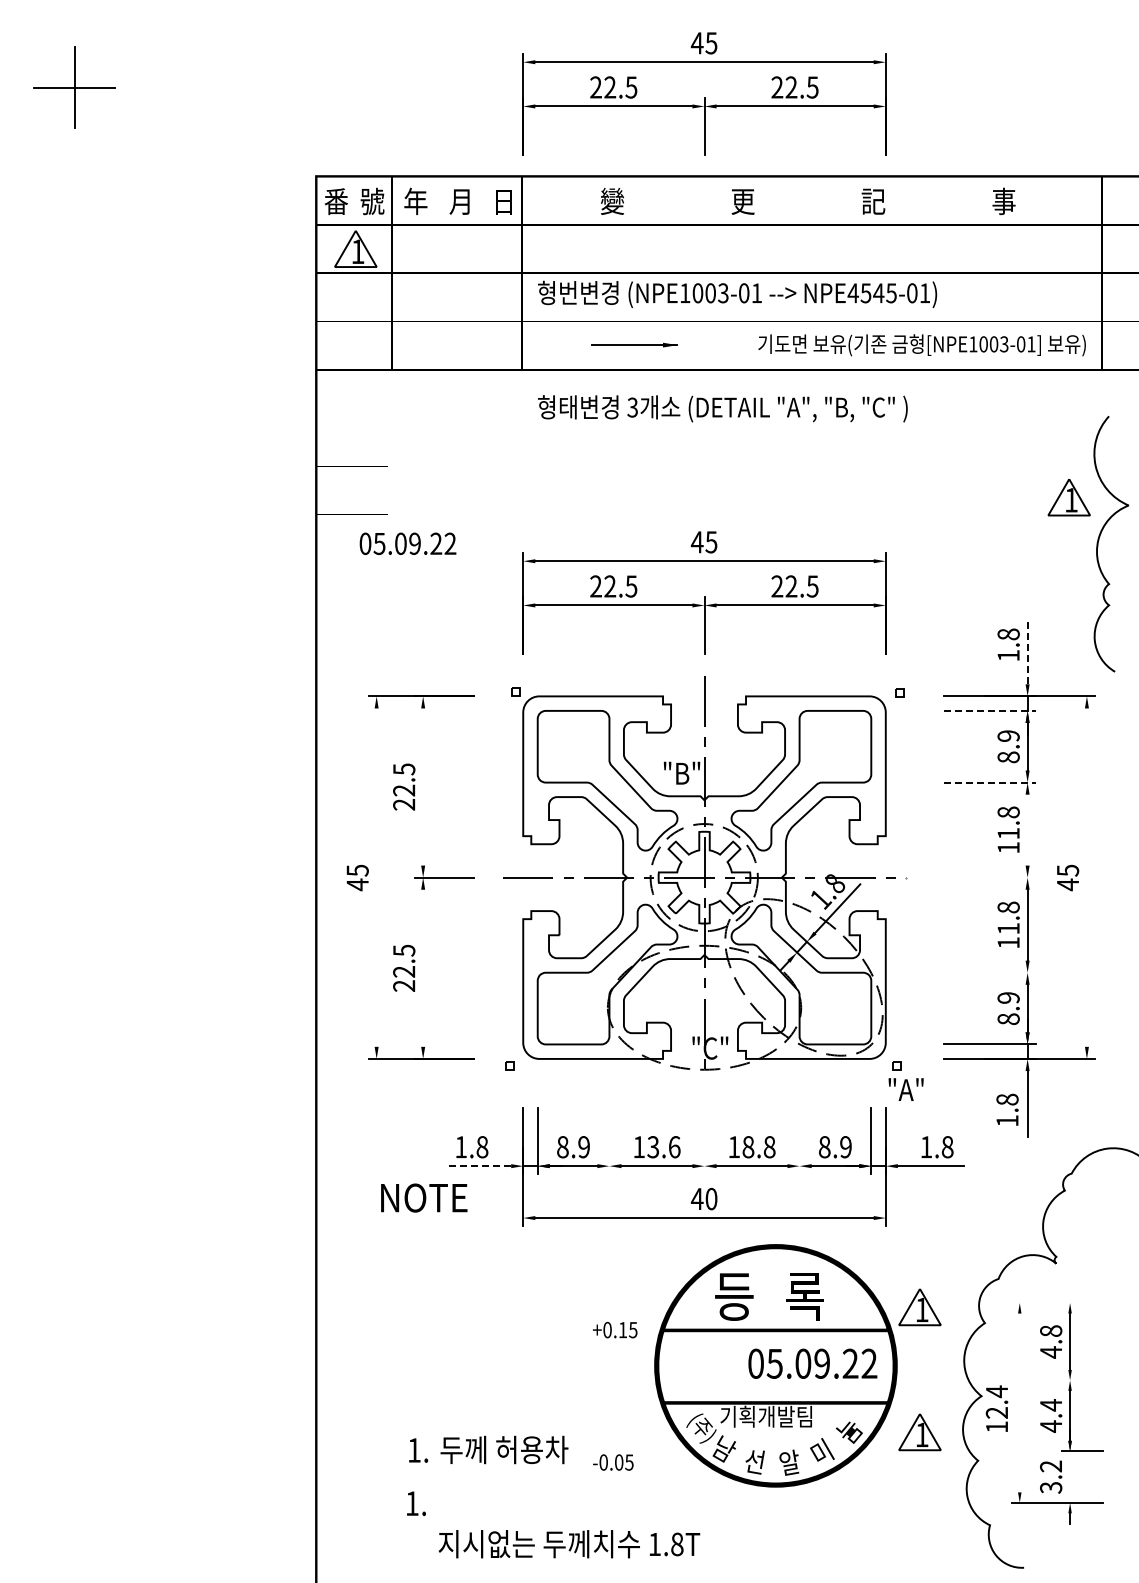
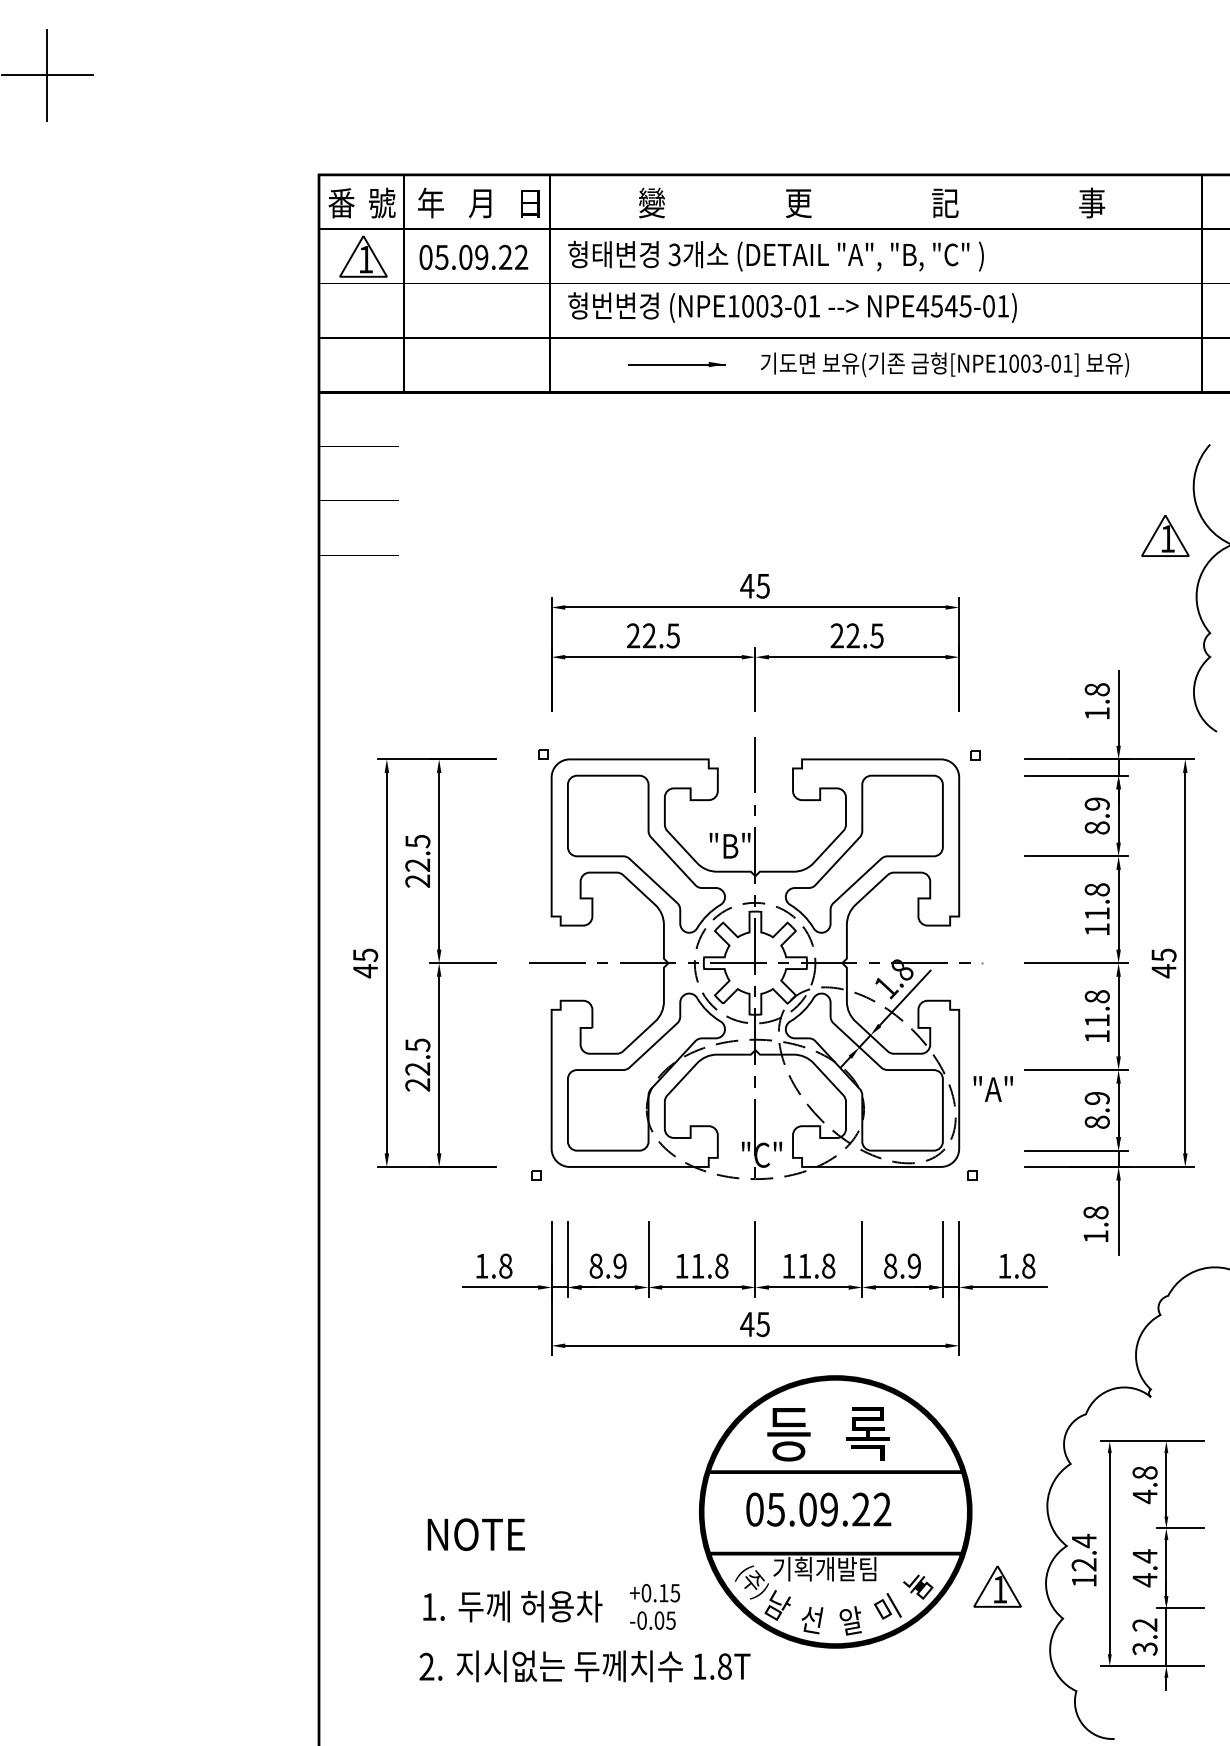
part: (704, 93) -> (755, 81), removed
text: (921, 345) -> (944, 364), moved
text: (722, 408) -> (775, 255), moved
text: (407, 543) -> (473, 257), moved
line: (1027, 650) -> (1118, 707), dashed -> solid
line: (990, 710) -> (1076, 775), dashed -> solid
line: (990, 782) -> (1076, 856), dashed -> solid
line: (423, 786) -> (439, 860), added
line: (1027, 829) -> (1118, 909), added
line: (376, 877) -> (386, 962), added
line: (989, 877) -> (1075, 962), added
line: (1086, 877) -> (1184, 962), added
line: (423, 967) -> (439, 1064), added
line: (989, 972) -> (1075, 1069), added
text: (905, 1089) -> (992, 1088), moved
line: (609, 1140) -> (648, 1258), added
line: (704, 1140) -> (755, 1258), added
line: (799, 1140) -> (862, 1258), added
text: (663, 1147) -> (709, 1266), 13.6 -> 11.8
text: (748, 1147) -> (804, 1266), 18.8 -> 11.8
line: (477, 1166) -> (500, 1287), dashed -> solid
text: (424, 1197) -> (476, 1534), moved
text: (711, 1198) -> (763, 1323), 40 -> 45
line: (1057, 1303) -> (1152, 1441), added
part: (919, 1307) -> (997, 1446), removed
text: (615, 1329) -> (655, 1592), moved
text: (812, 1363) -> (818, 1509), moved
line: (1082, 1380) -> (1180, 1528), added
line: (1019, 1402) -> (1109, 1553), added
line: (1070, 1476) -> (1166, 1636), added
text: (411, 1503) -> (426, 1666), 1. -> 2.
text: (569, 1544) -> (603, 1666), moved

